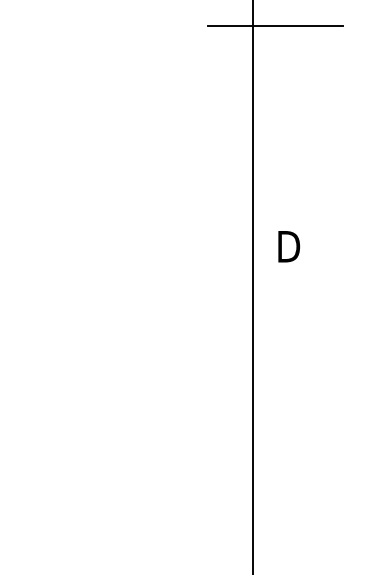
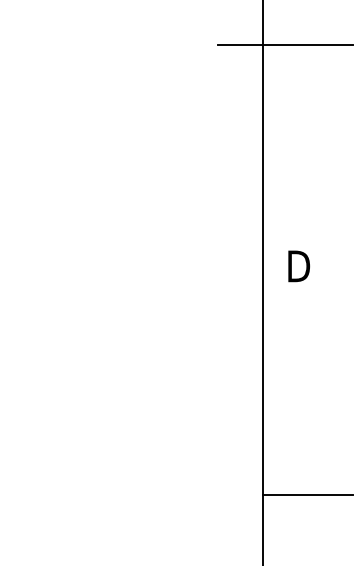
line: (297, 475) -> (307, 495), added

